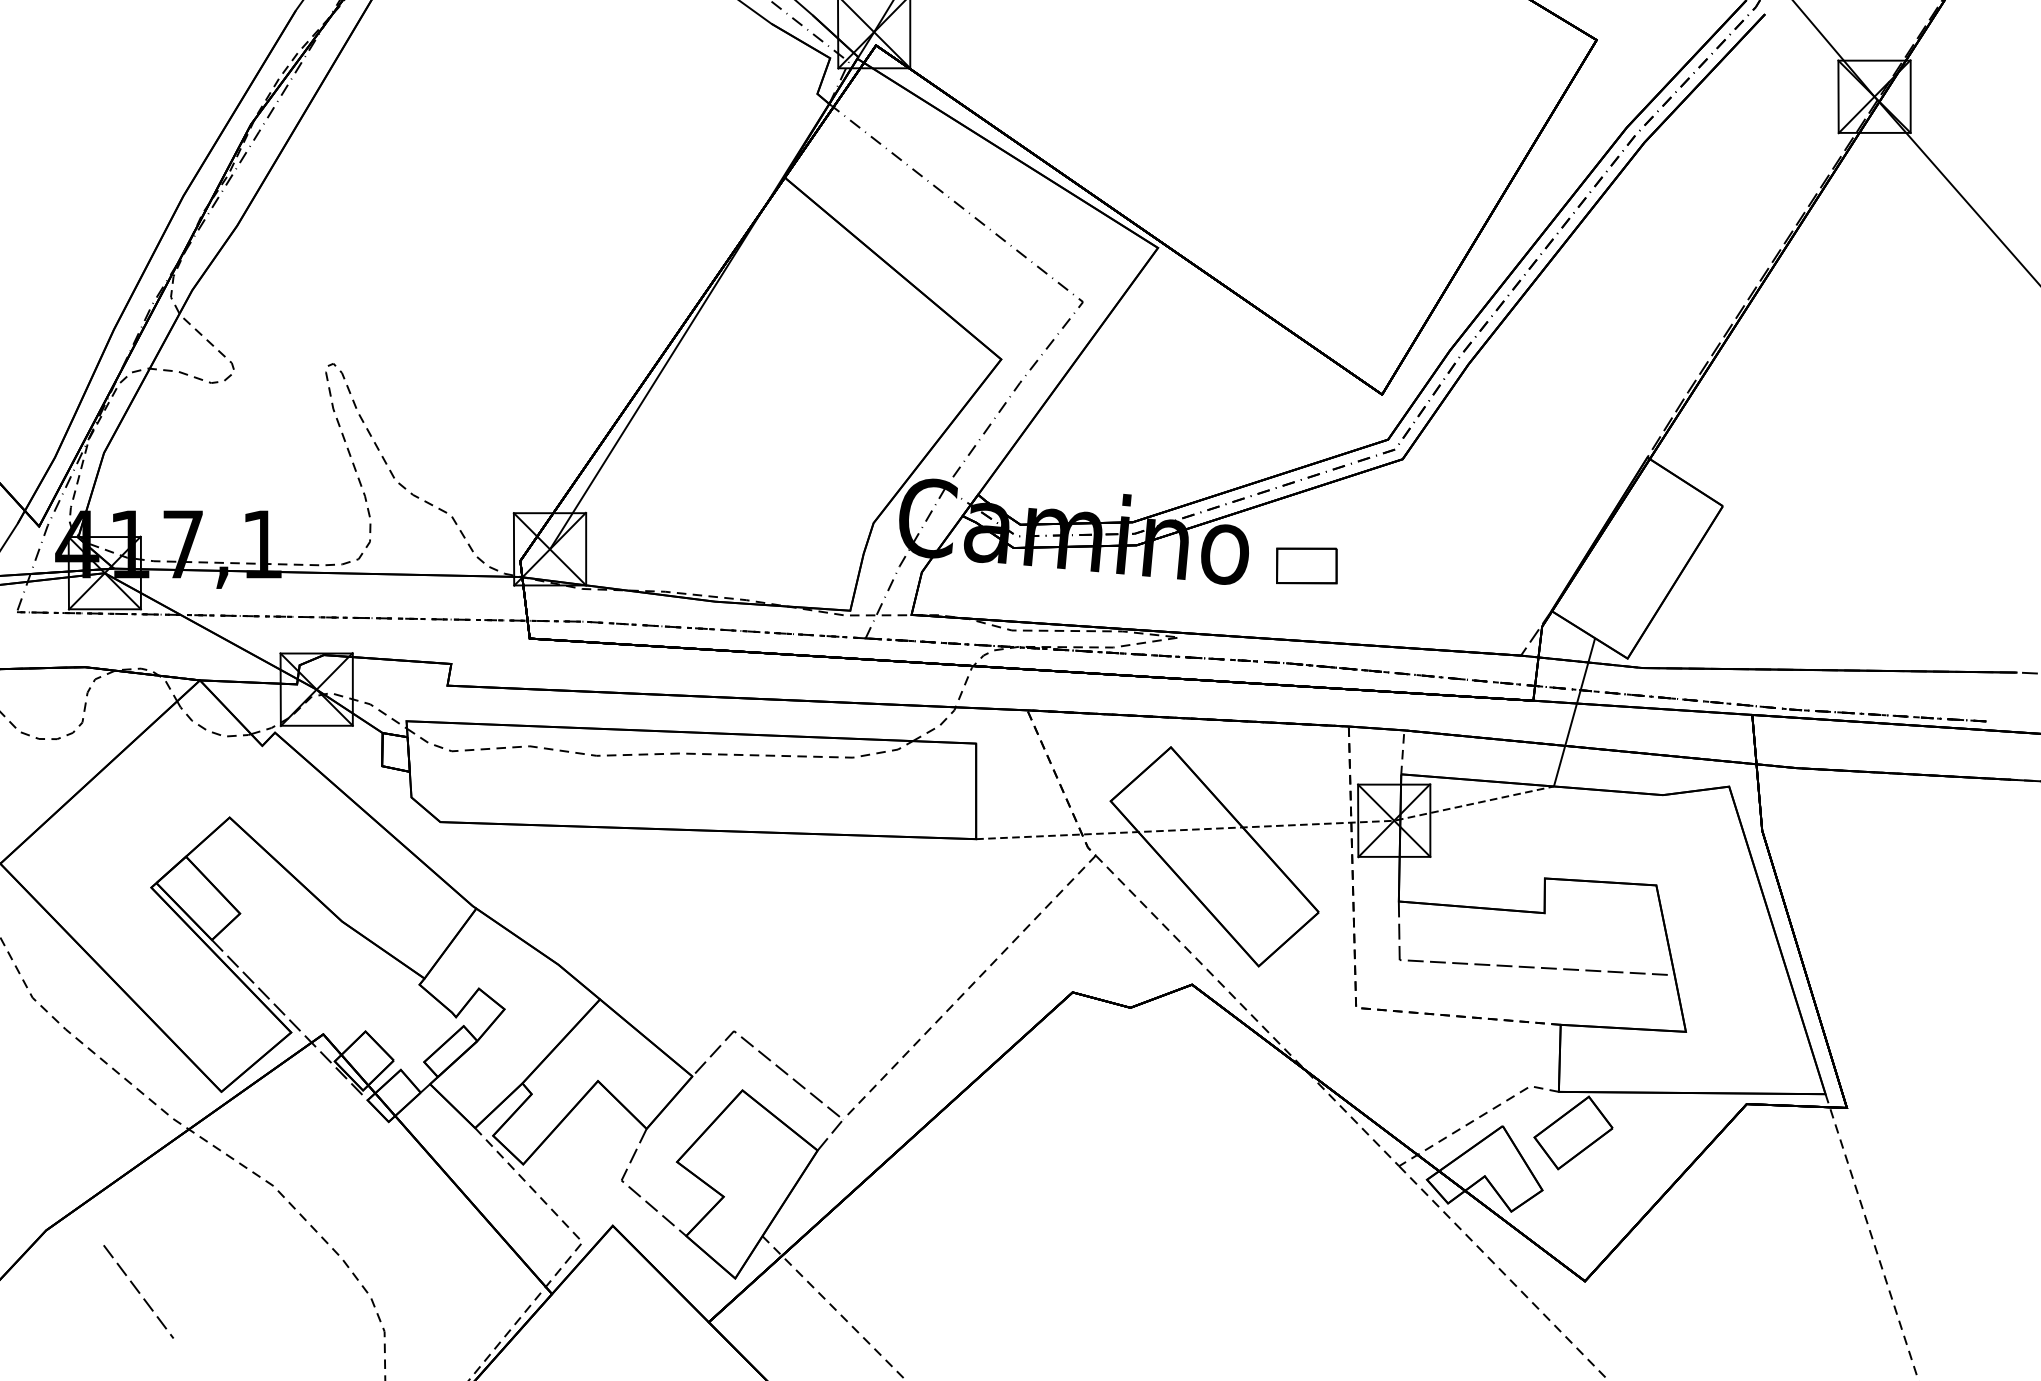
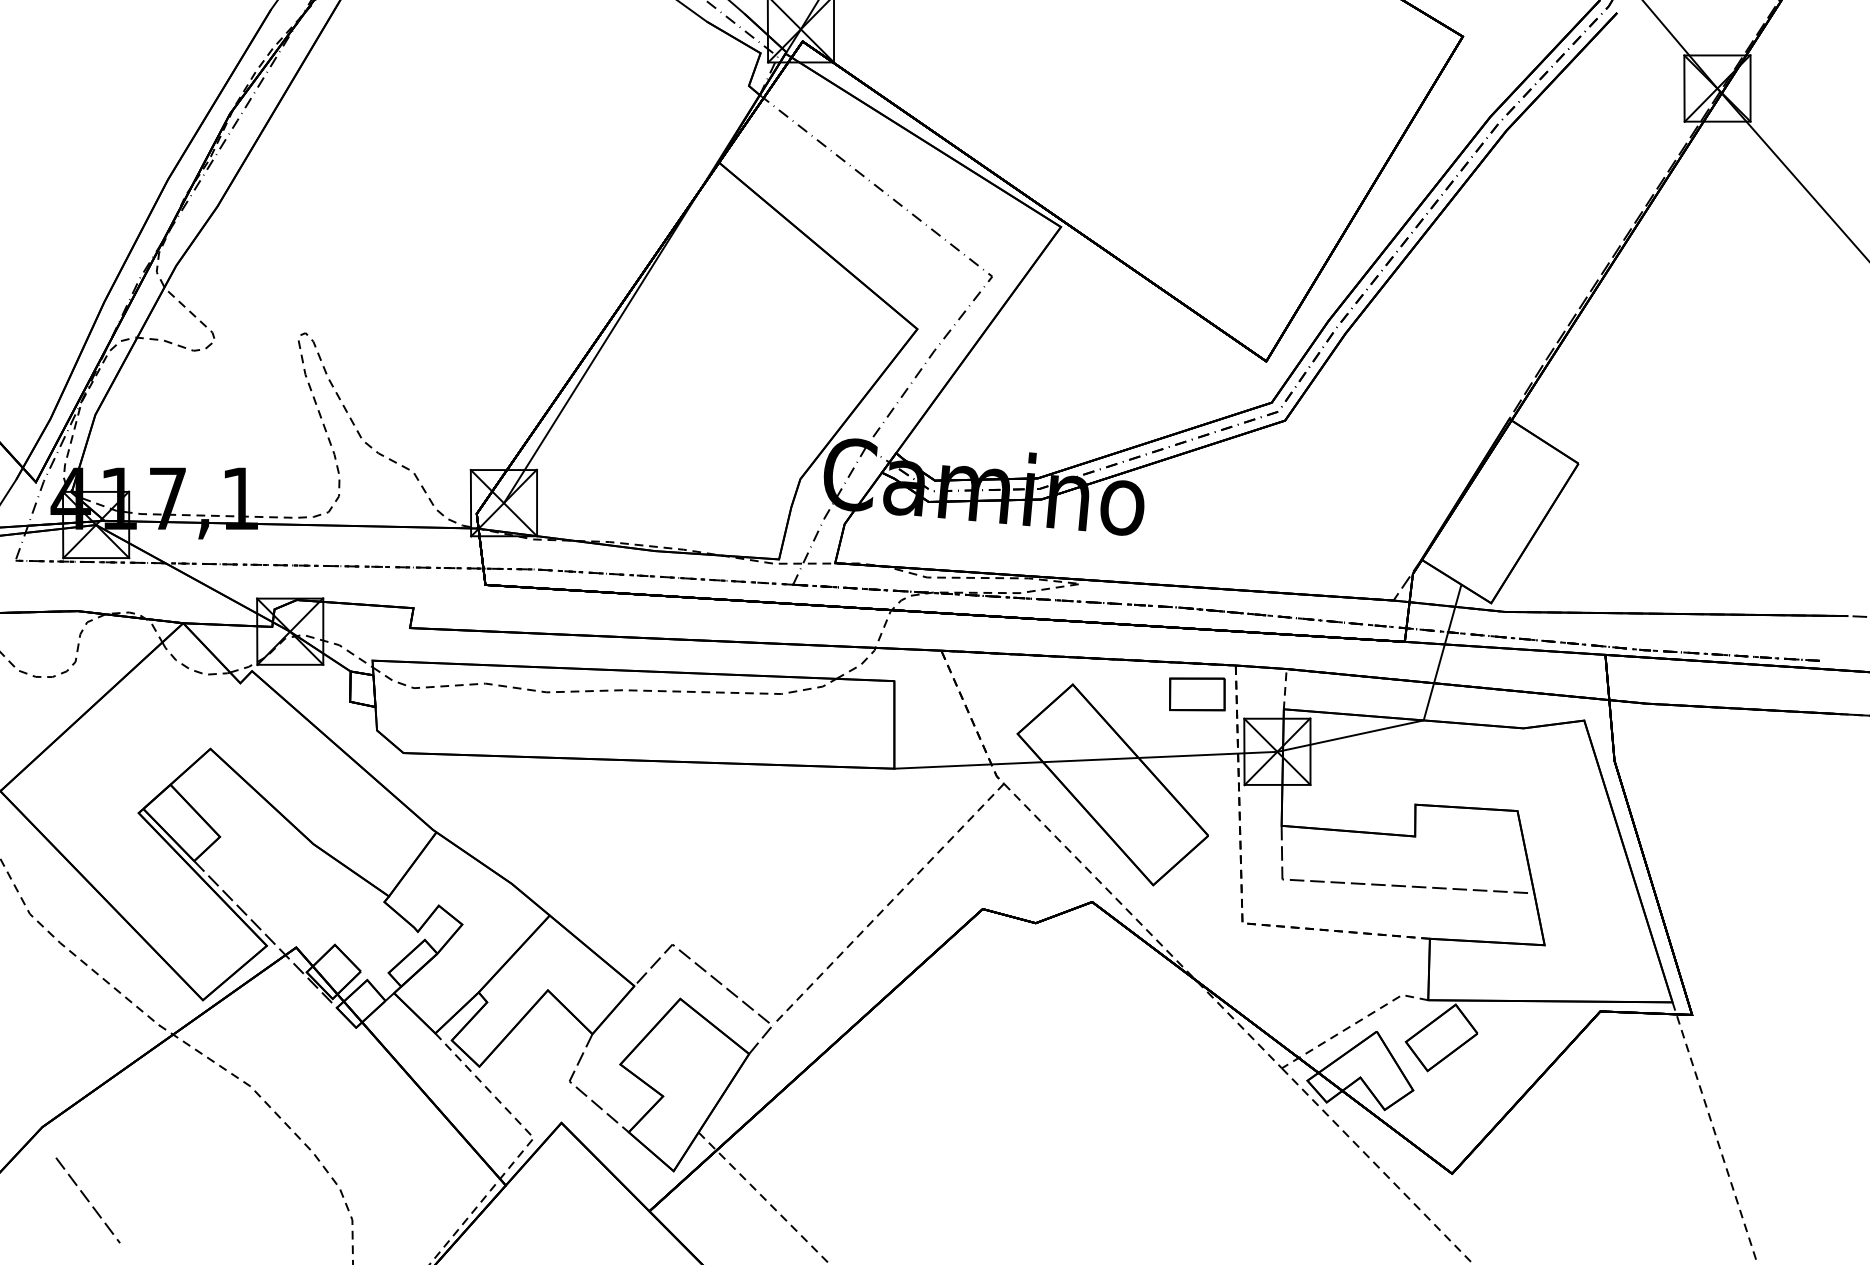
part: (1307, 566) -> (1197, 694), moved
line: (1267, 825) -> (1161, 756), dashed -> solid
line: (138, 1291) -> (87, 1200), moved

